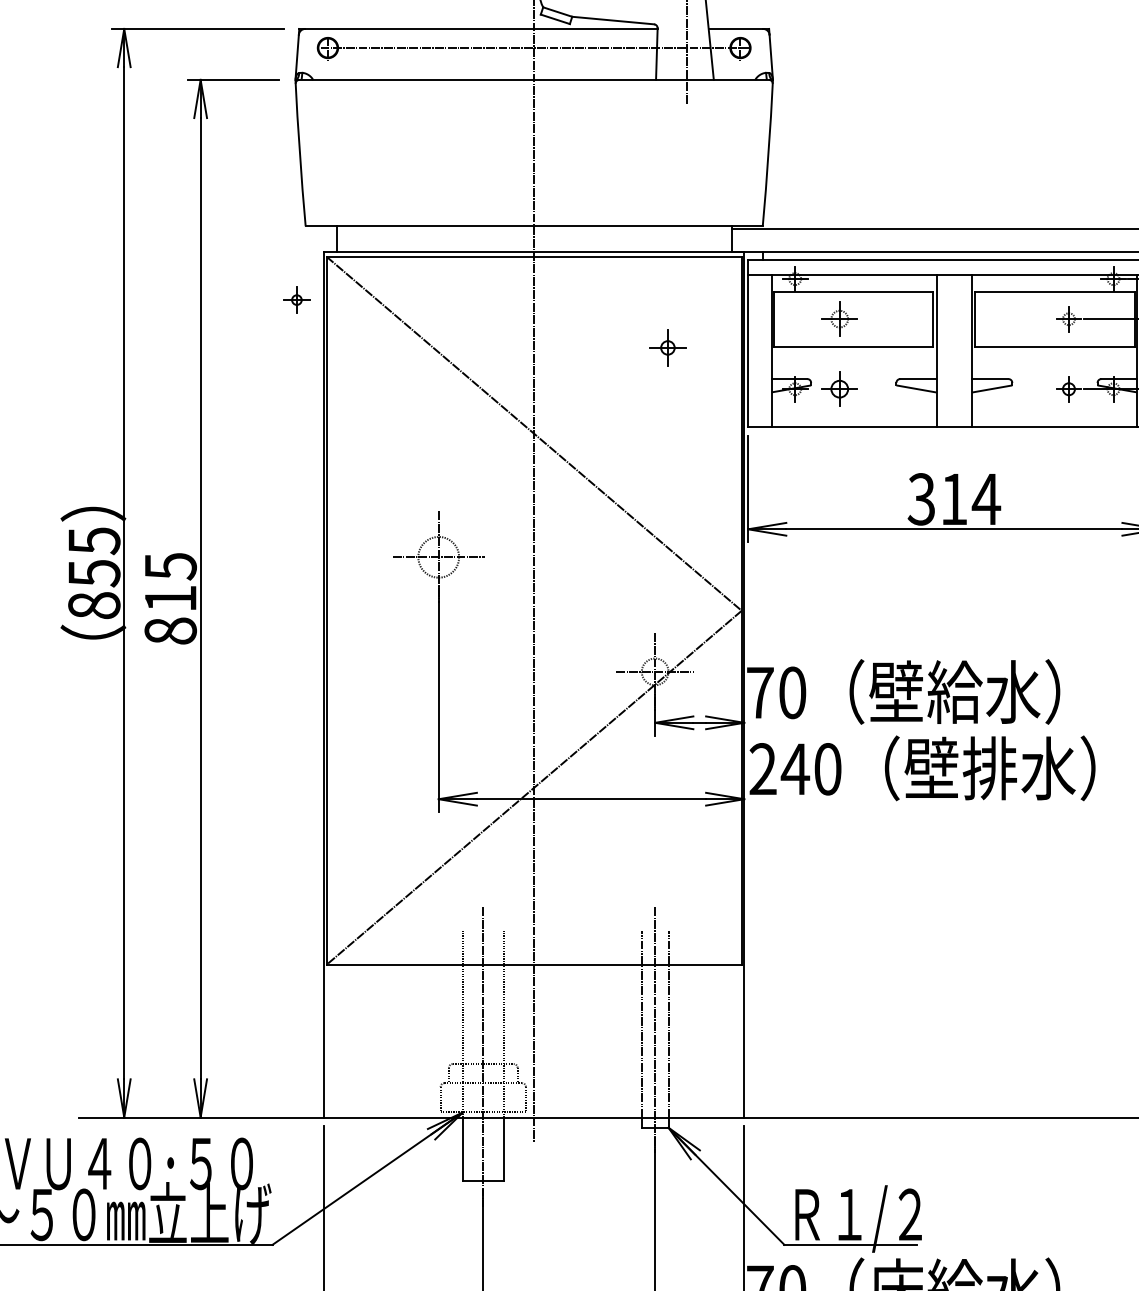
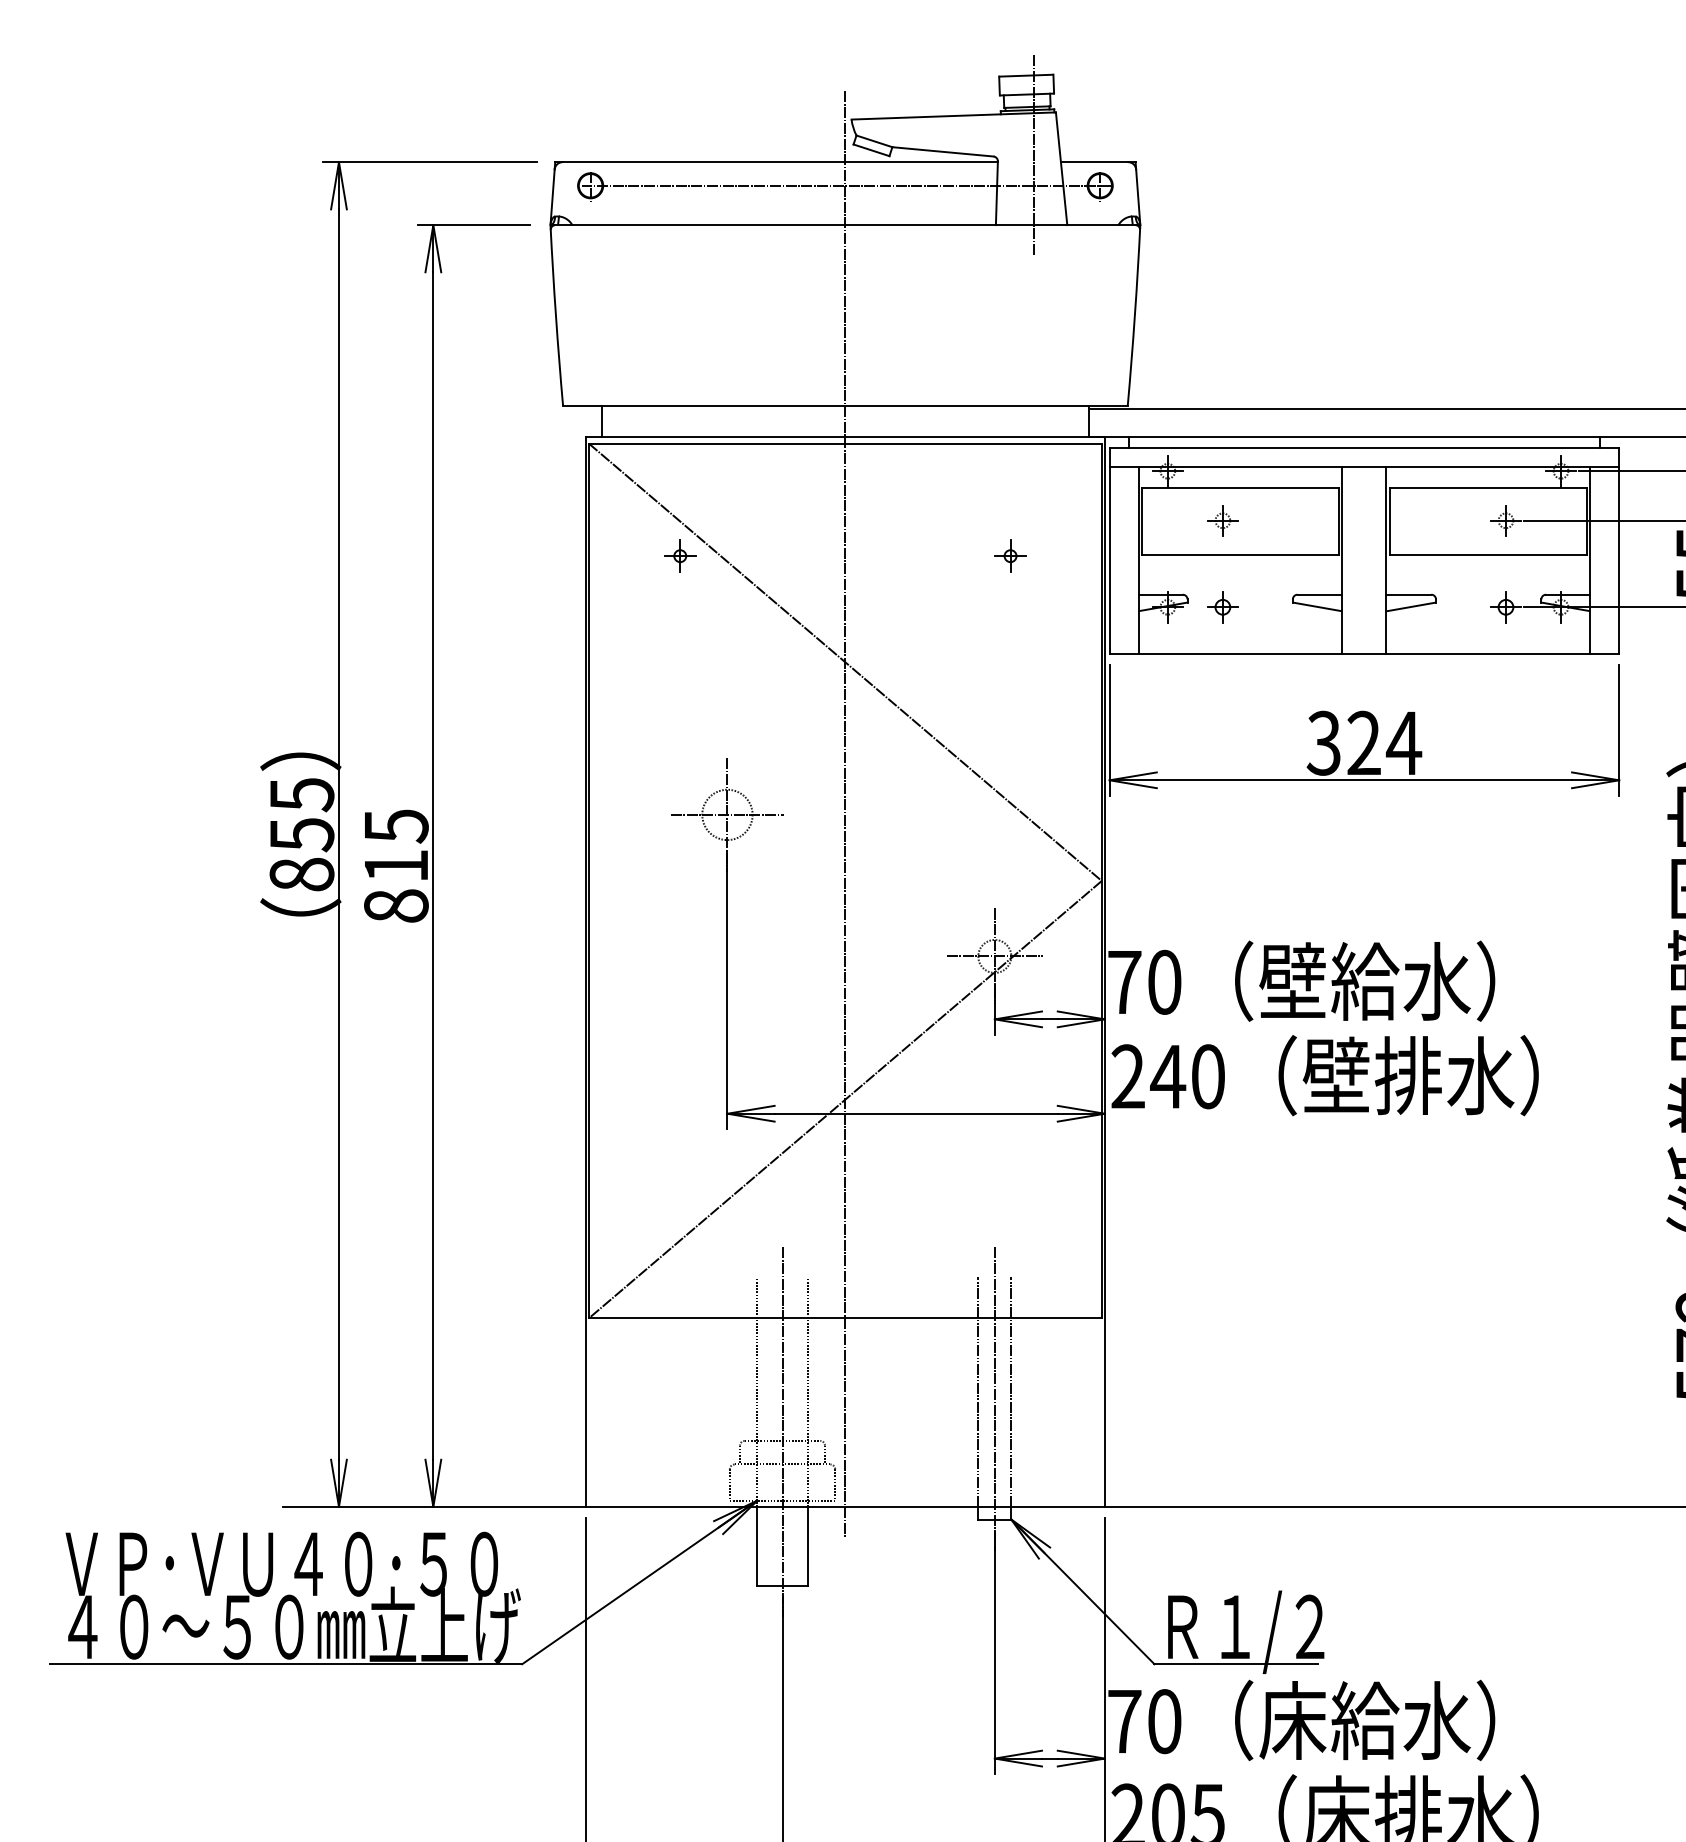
part: (297, 299) -> (680, 555), moved
part: (839, 318) -> (1222, 520), size x0.71
part: (667, 347) -> (1010, 555), size x0.71
part: (839, 389) -> (1222, 607), size x0.71
text: (953, 498) -> (1363, 742), 314 -> 324

